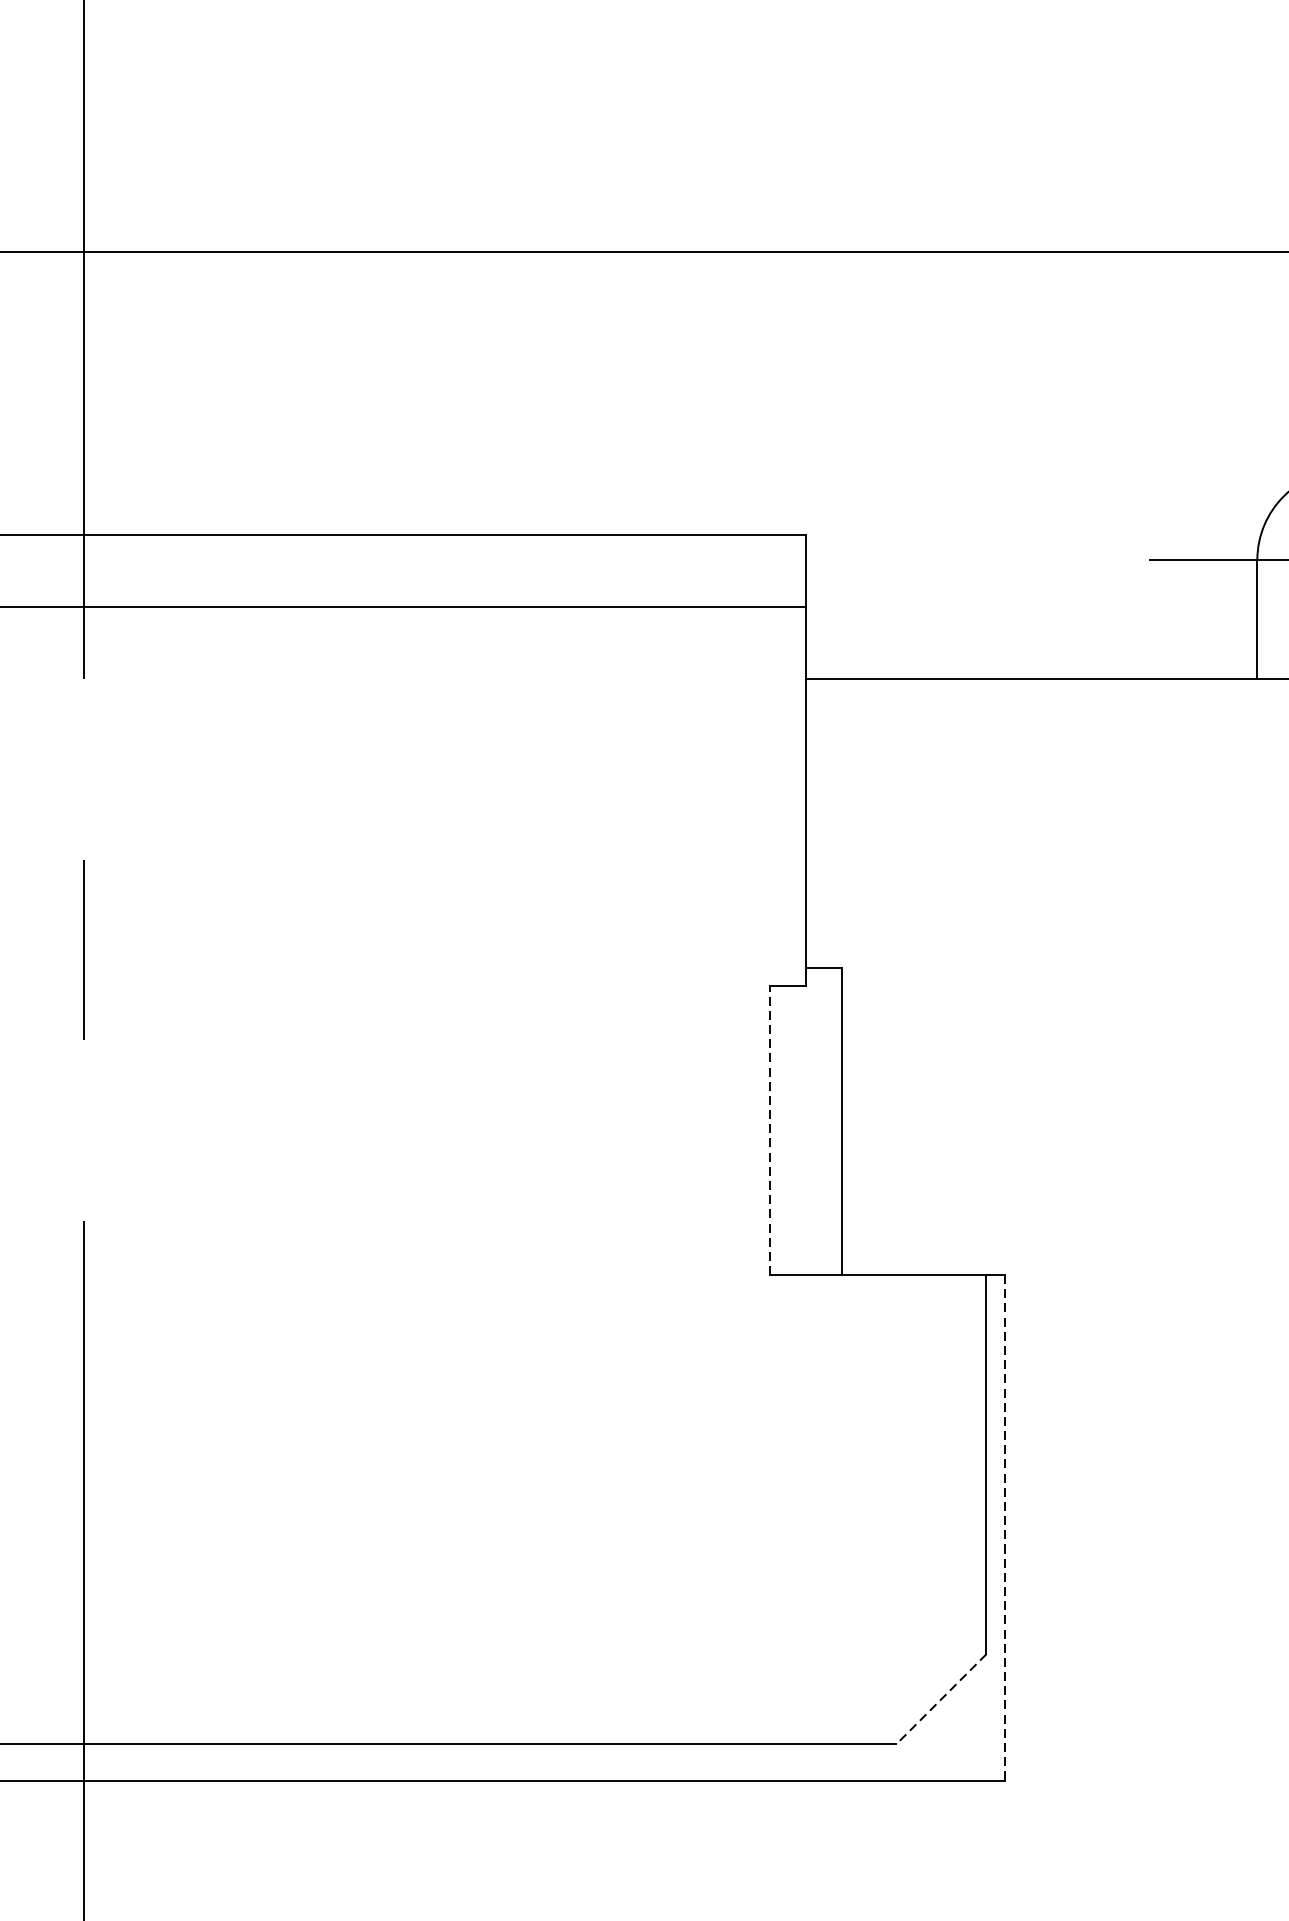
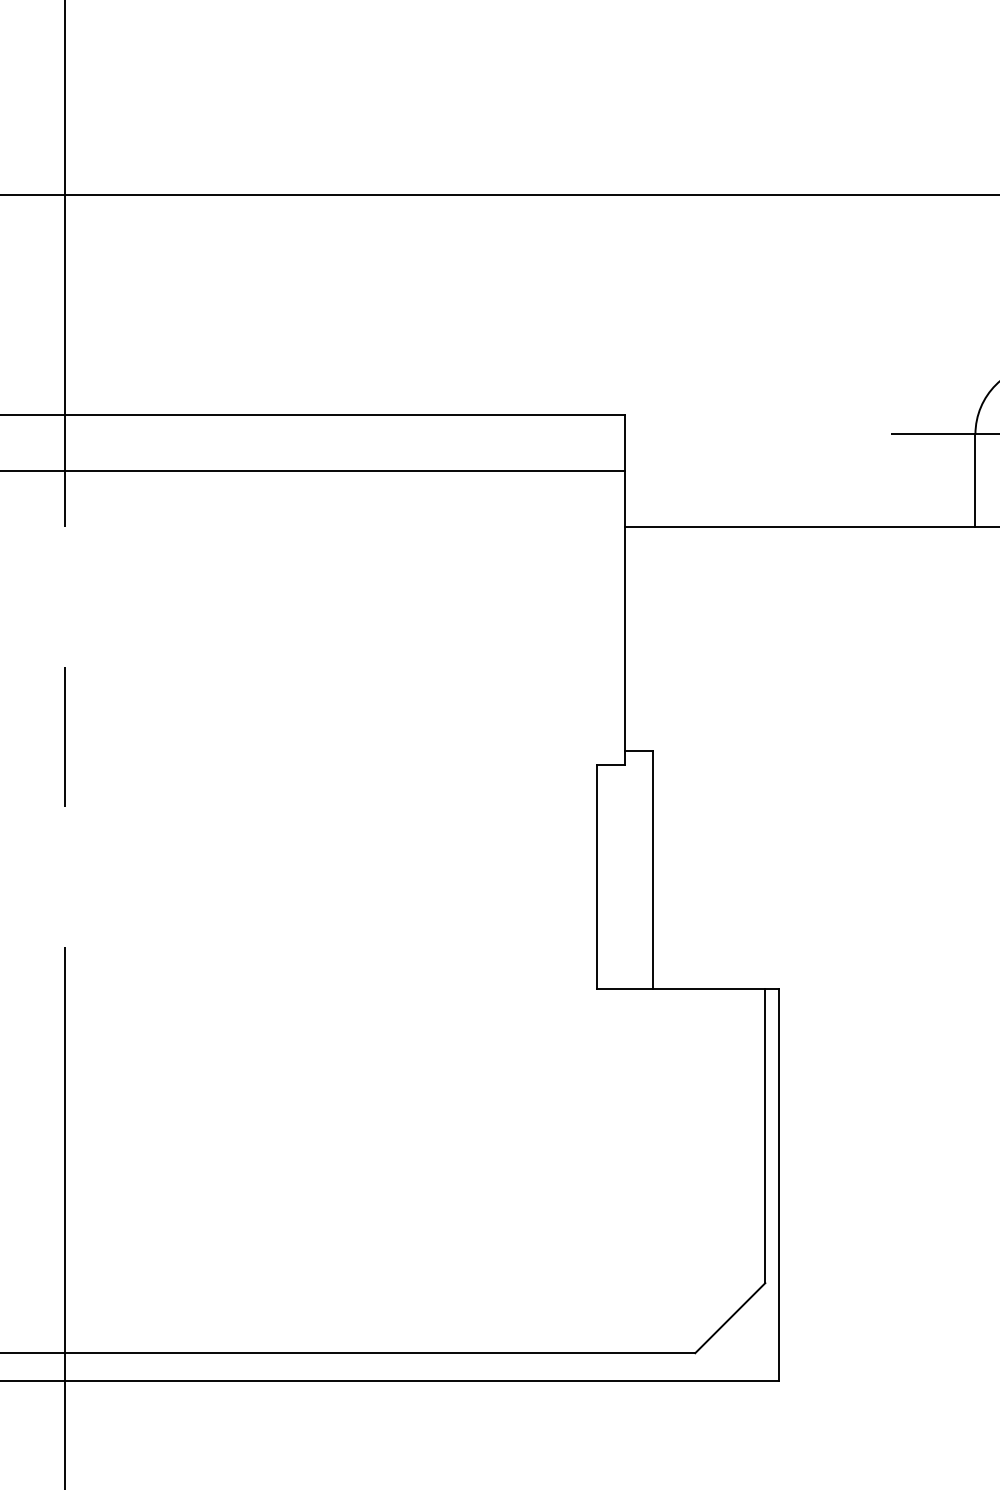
line: (770, 1130) -> (597, 876), dashed -> solid
line: (1004, 1528) -> (779, 1185), dashed -> solid
line: (941, 1699) -> (730, 1318), dashed -> solid

